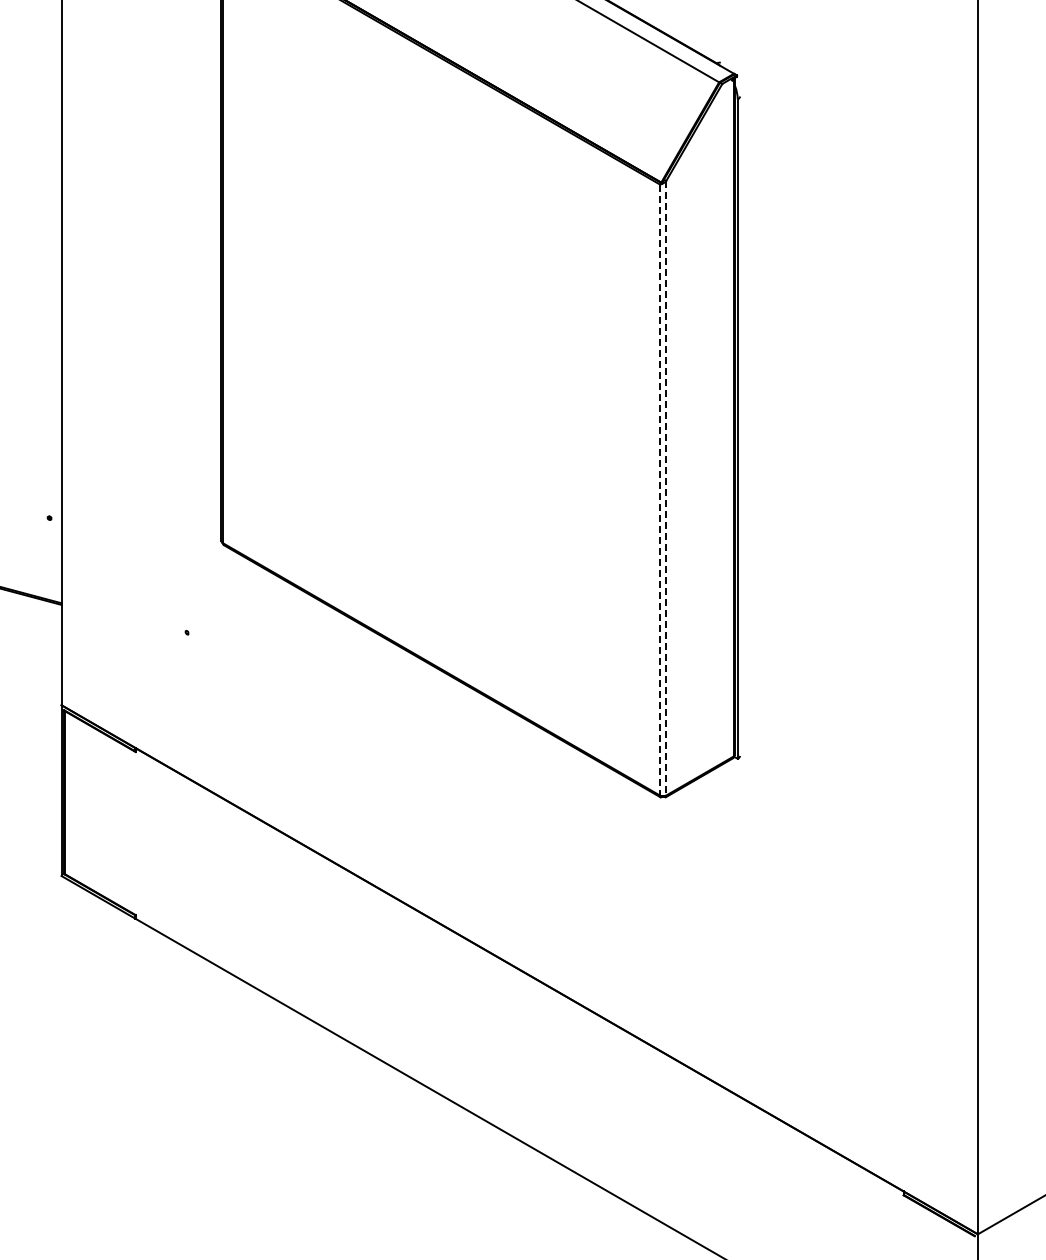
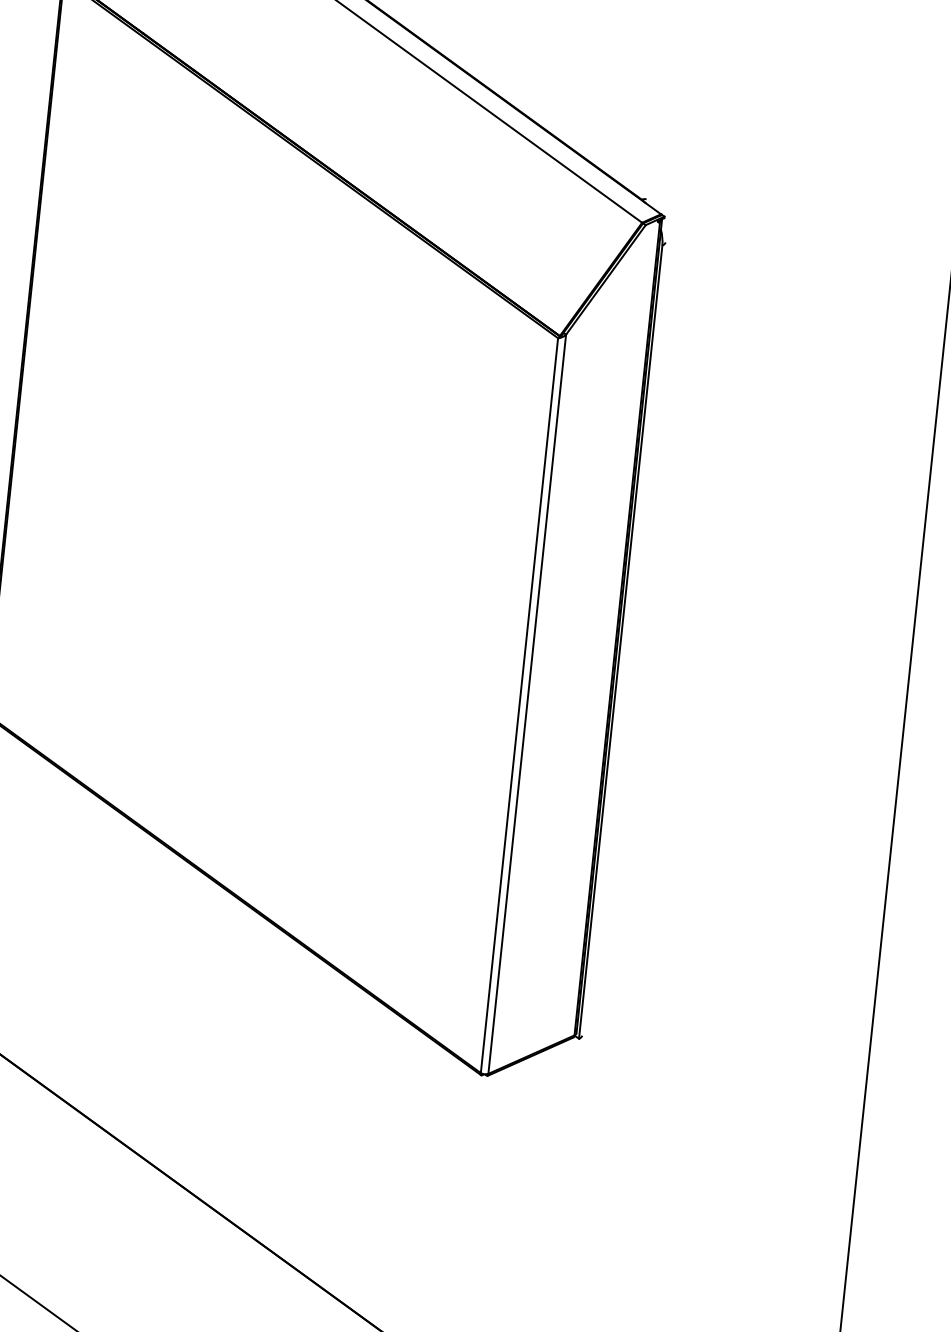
line: (666, 488) -> (527, 704), dashed -> solid
line: (660, 490) -> (520, 706), dashed -> solid

